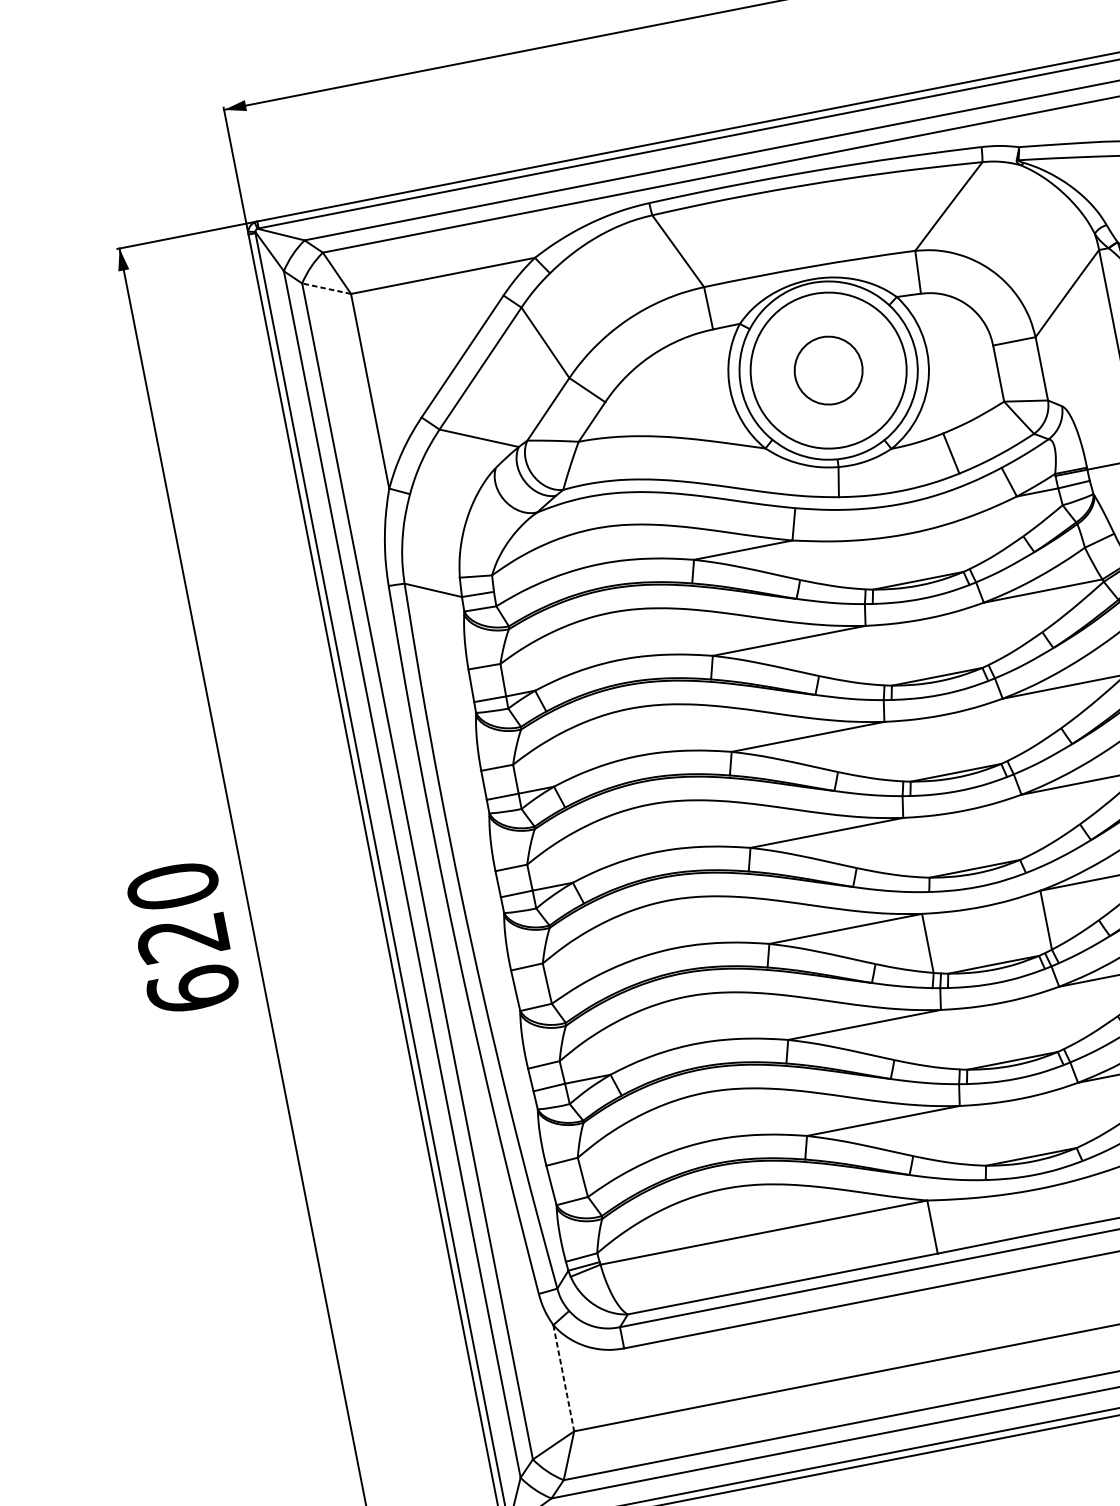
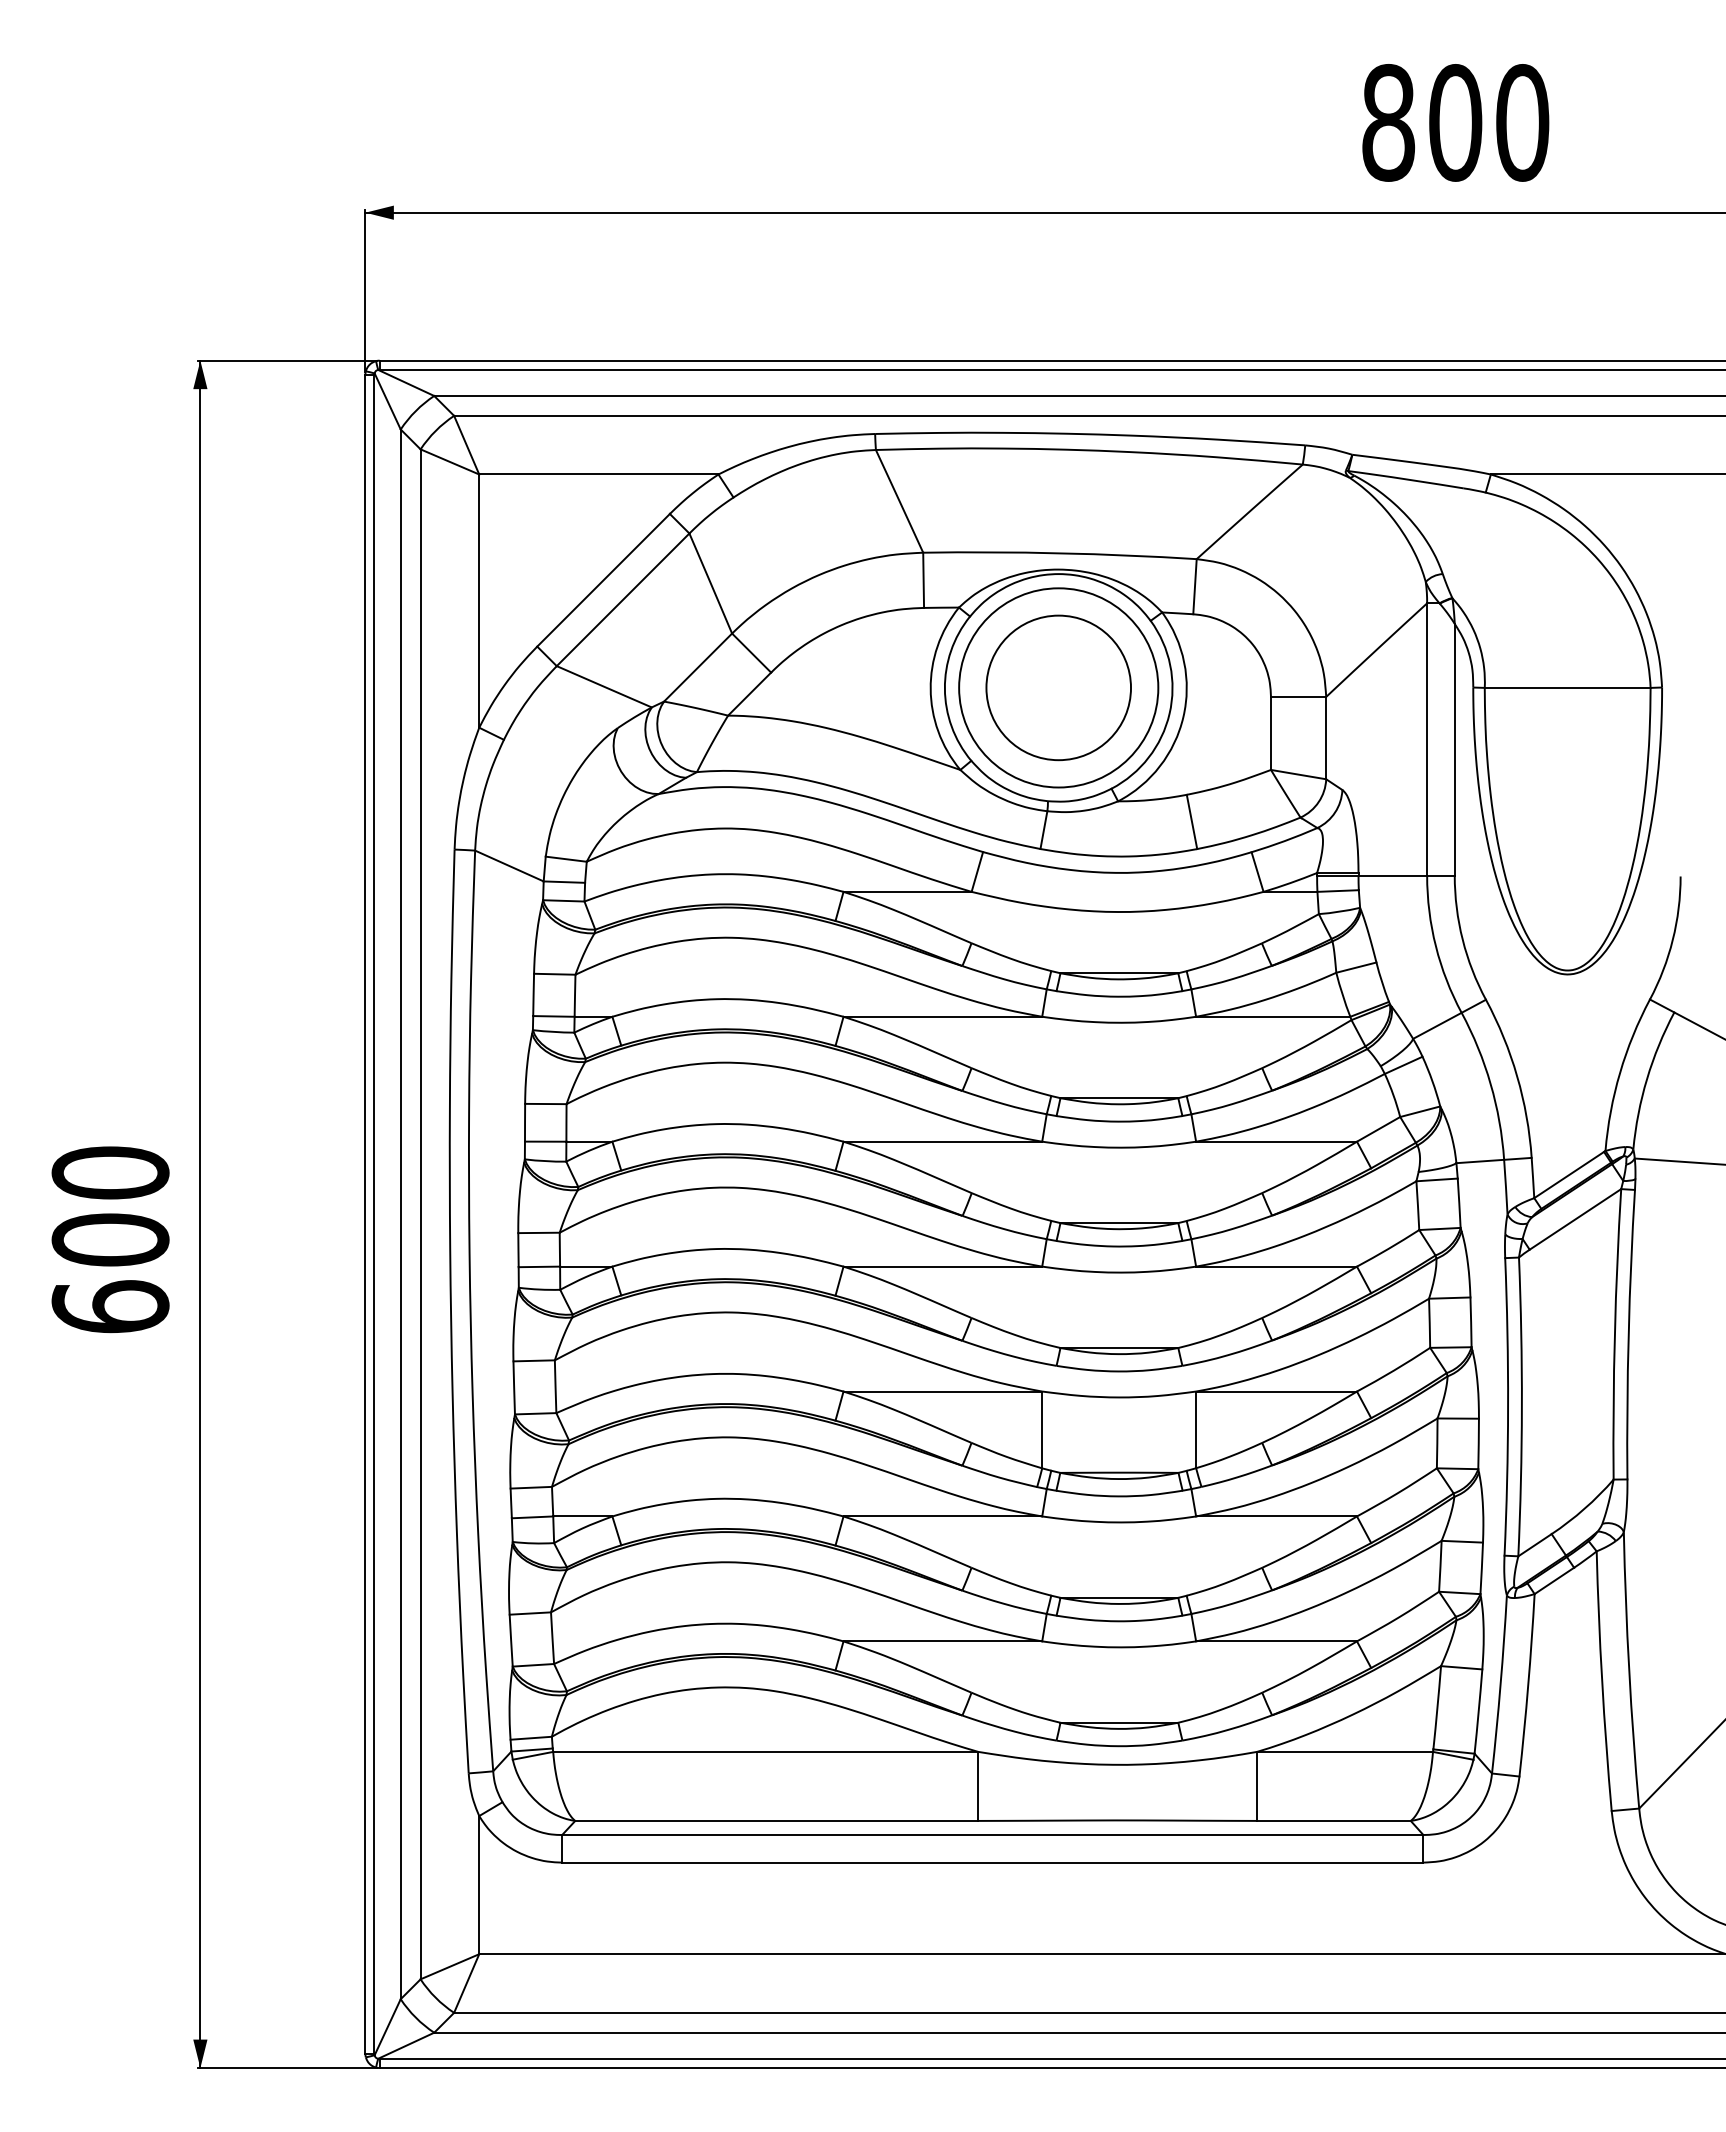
line: (326, 288) -> (449, 461), dashed -> solid
circle: (828, 370) -> (1058, 687), size x1.67
text: (182, 937) -> (110, 1239), 620 -> 600
line: (564, 1378) -> (479, 1885), dashed -> solid

